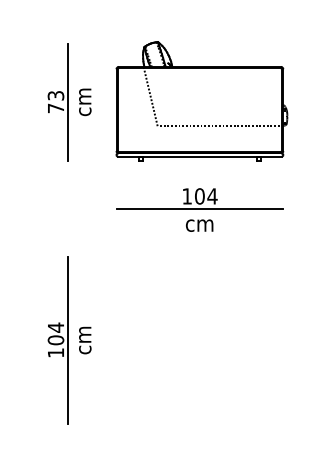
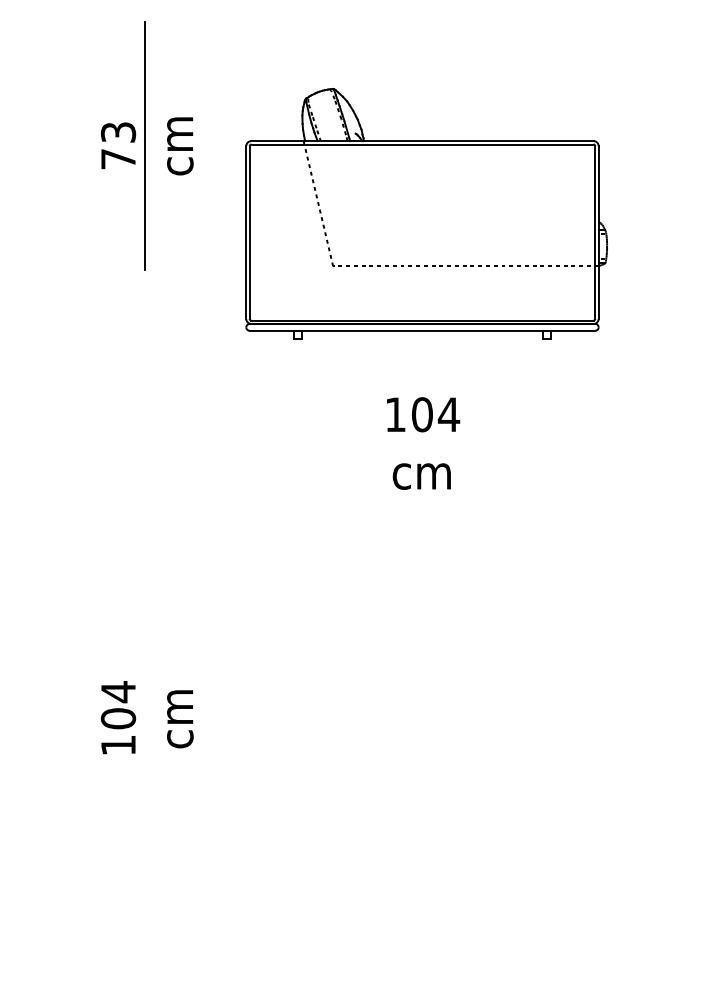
part: (69, 102) -> (146, 146), moved
line: (199, 208) -> (421, 440), removed
line: (68, 339) -> (144, 716), removed

